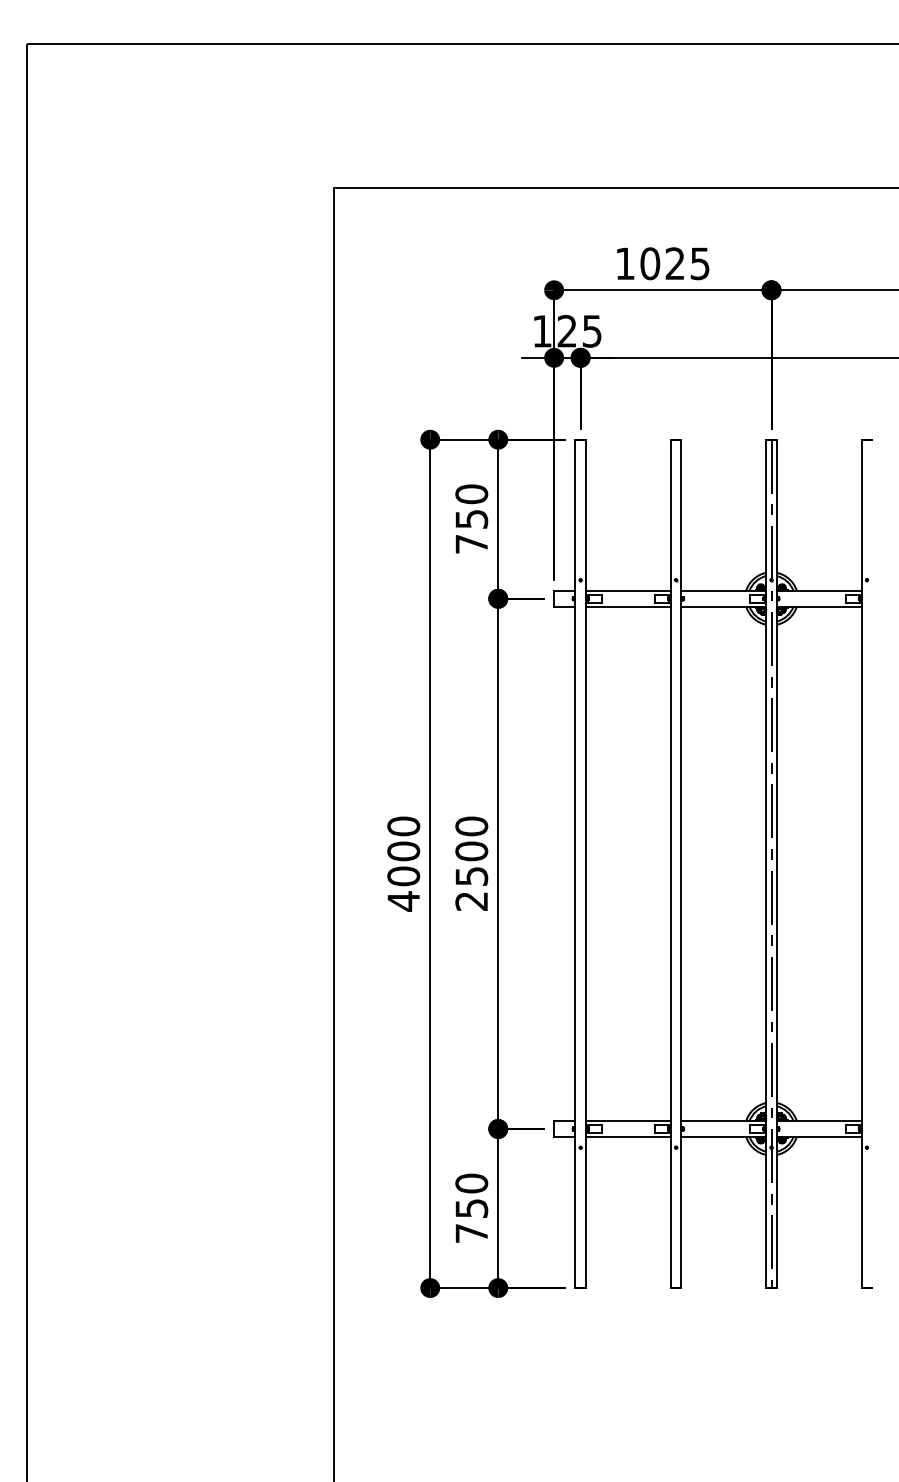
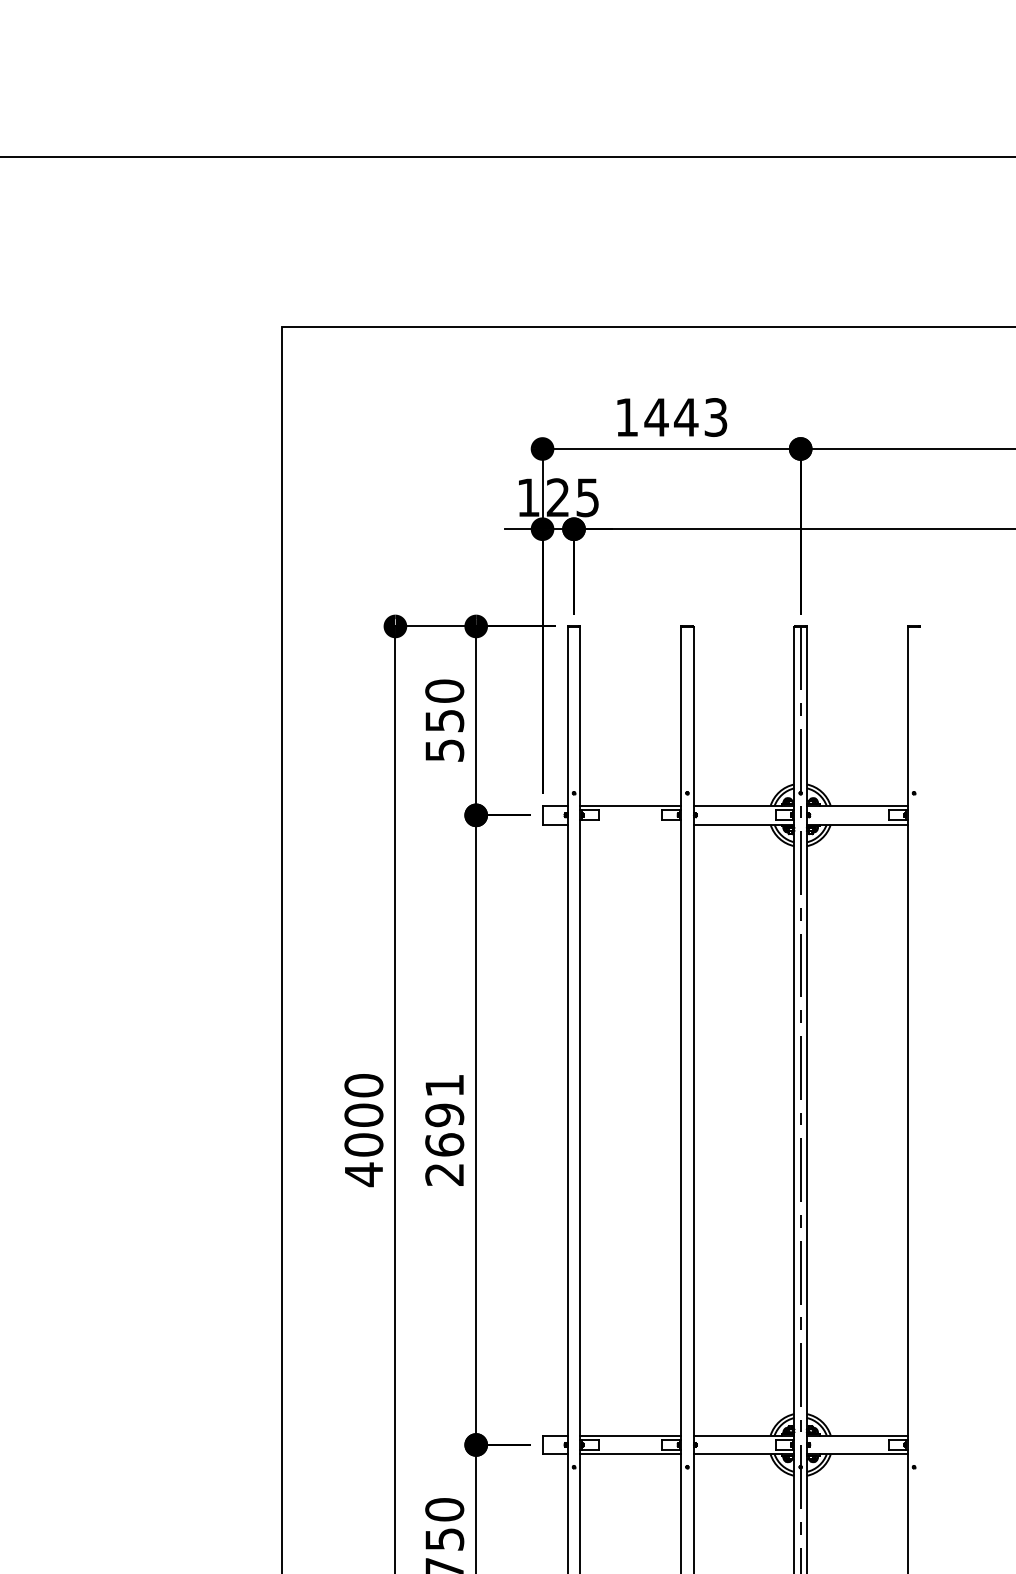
text: (674, 263) -> (685, 417), 1025 -> 1443
text: (471, 544) -> (444, 750), 750 -> 550
line: (627, 606) -> (629, 824), removed
text: (471, 851) -> (444, 1115), 2500 -> 2691

